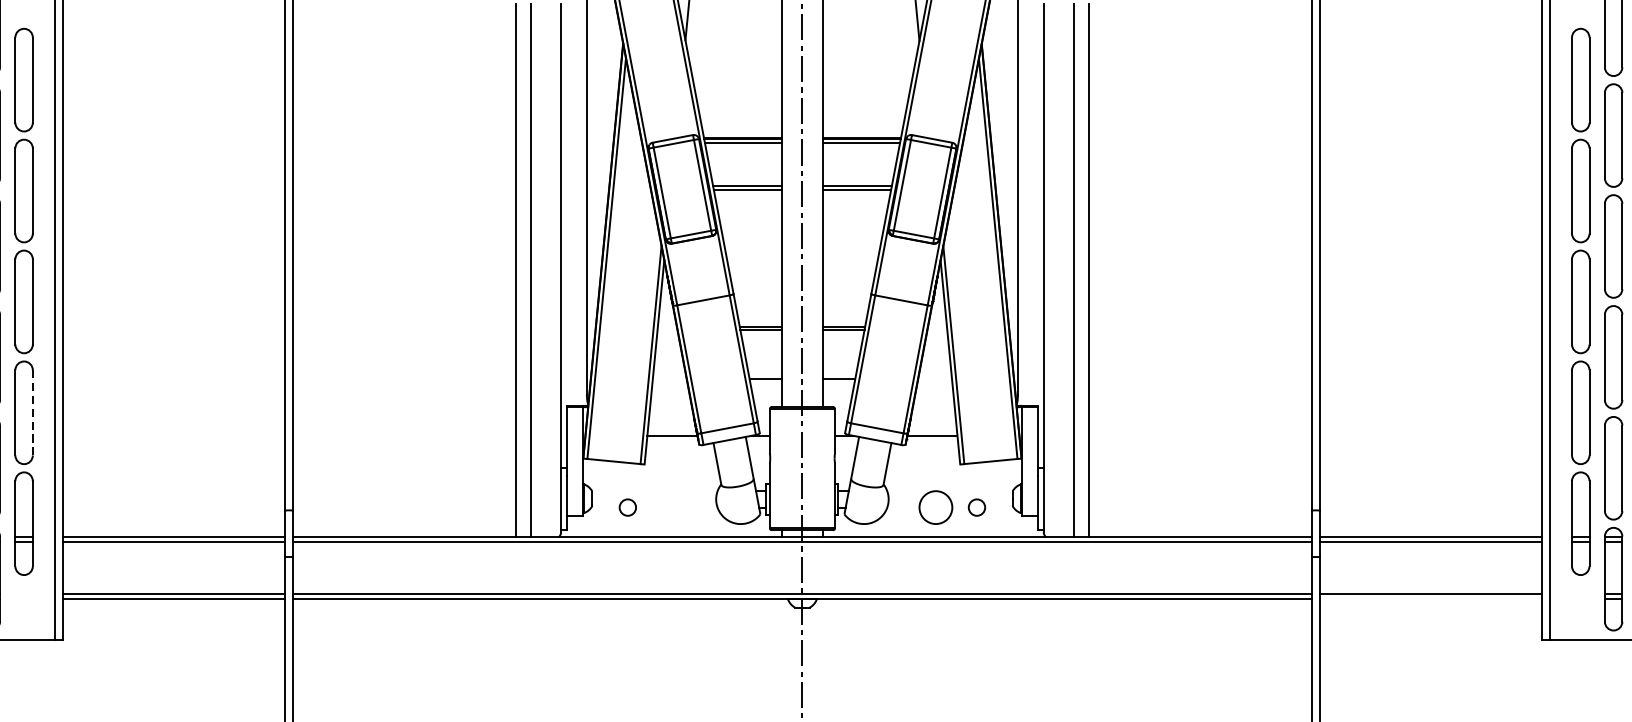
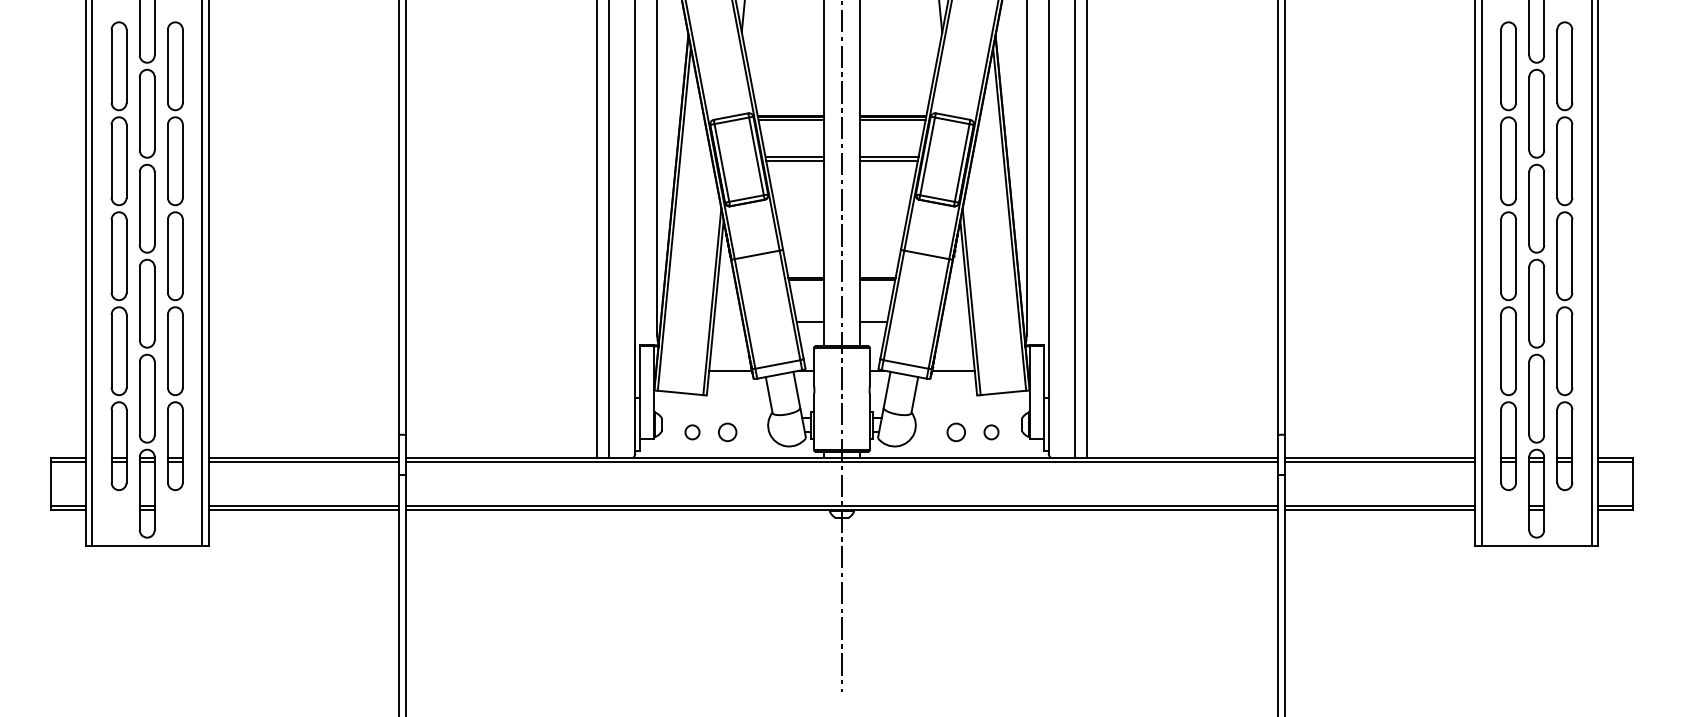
line: (32, 411) -> (182, 350), dashed -> solid
circle: (668, 507) -> (727, 432), added
circle: (936, 507) -> (956, 432), size x0.62
line: (1431, 598) -> (1380, 510), added

